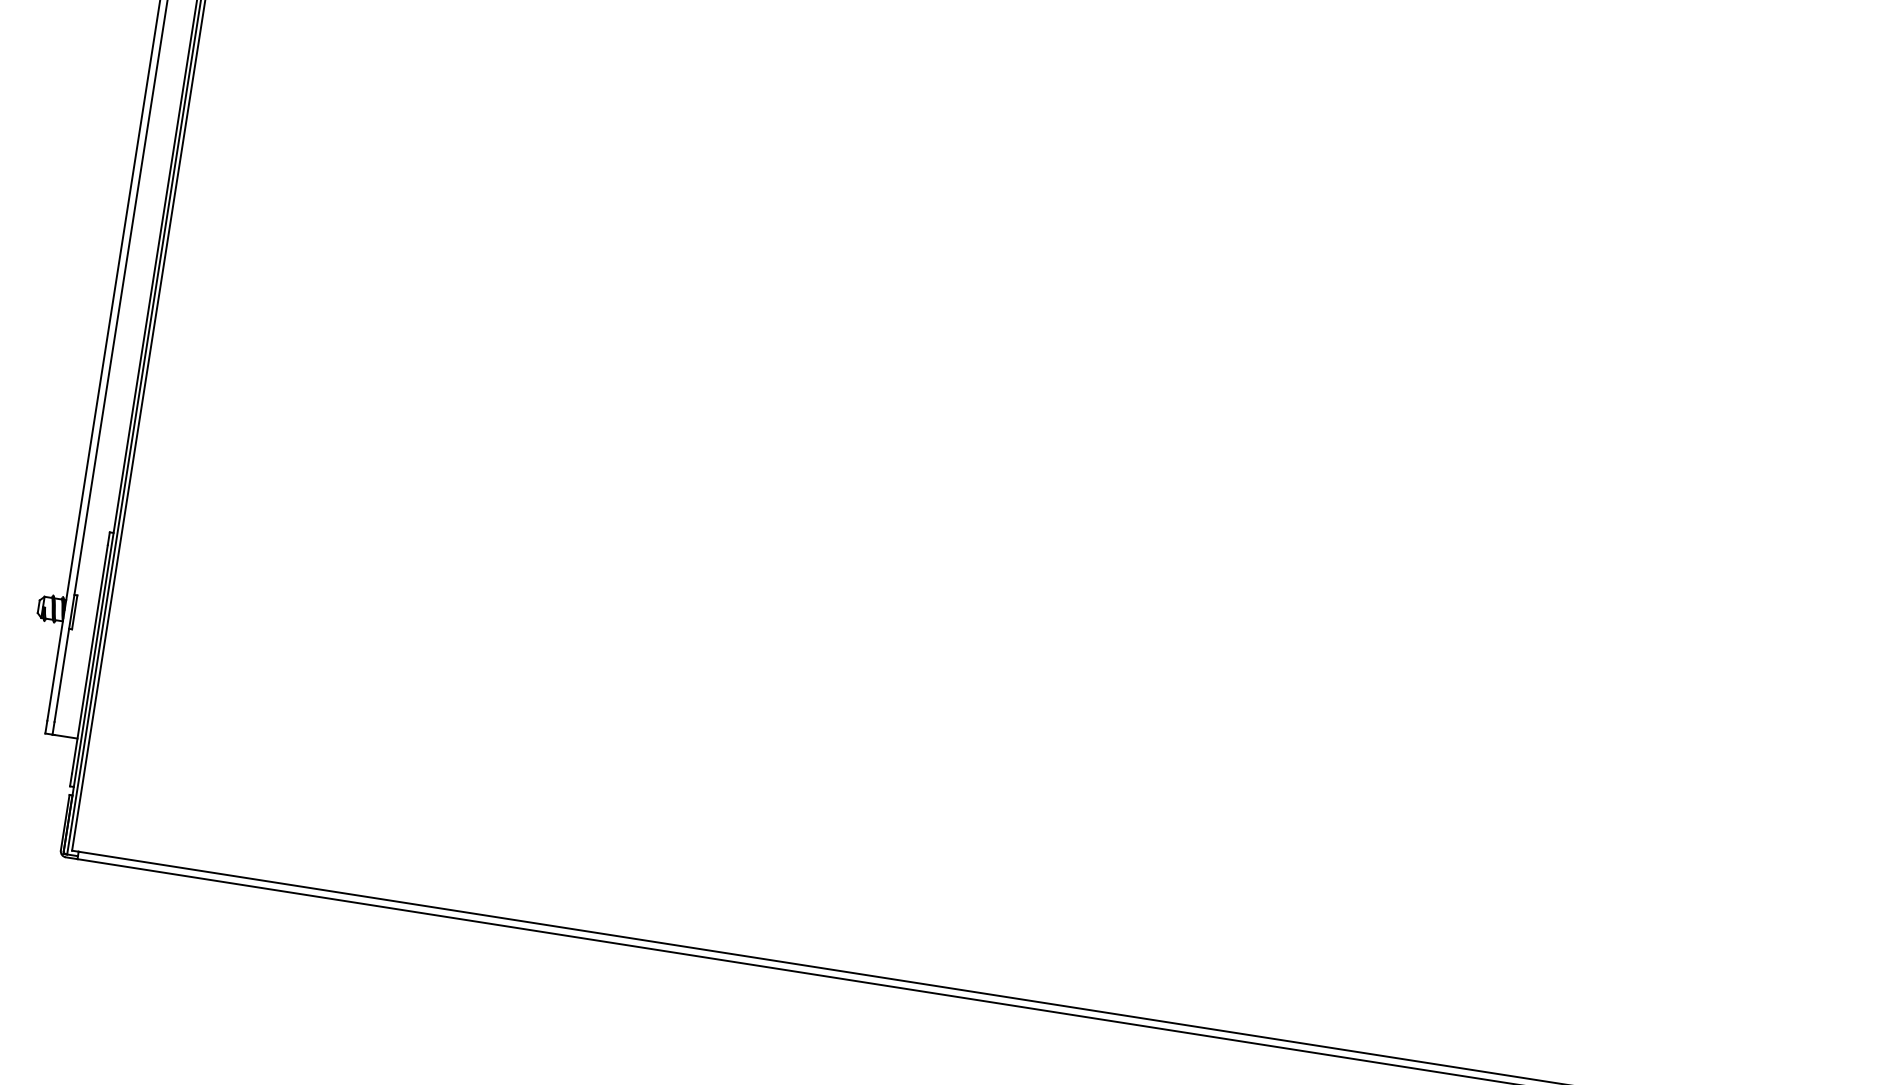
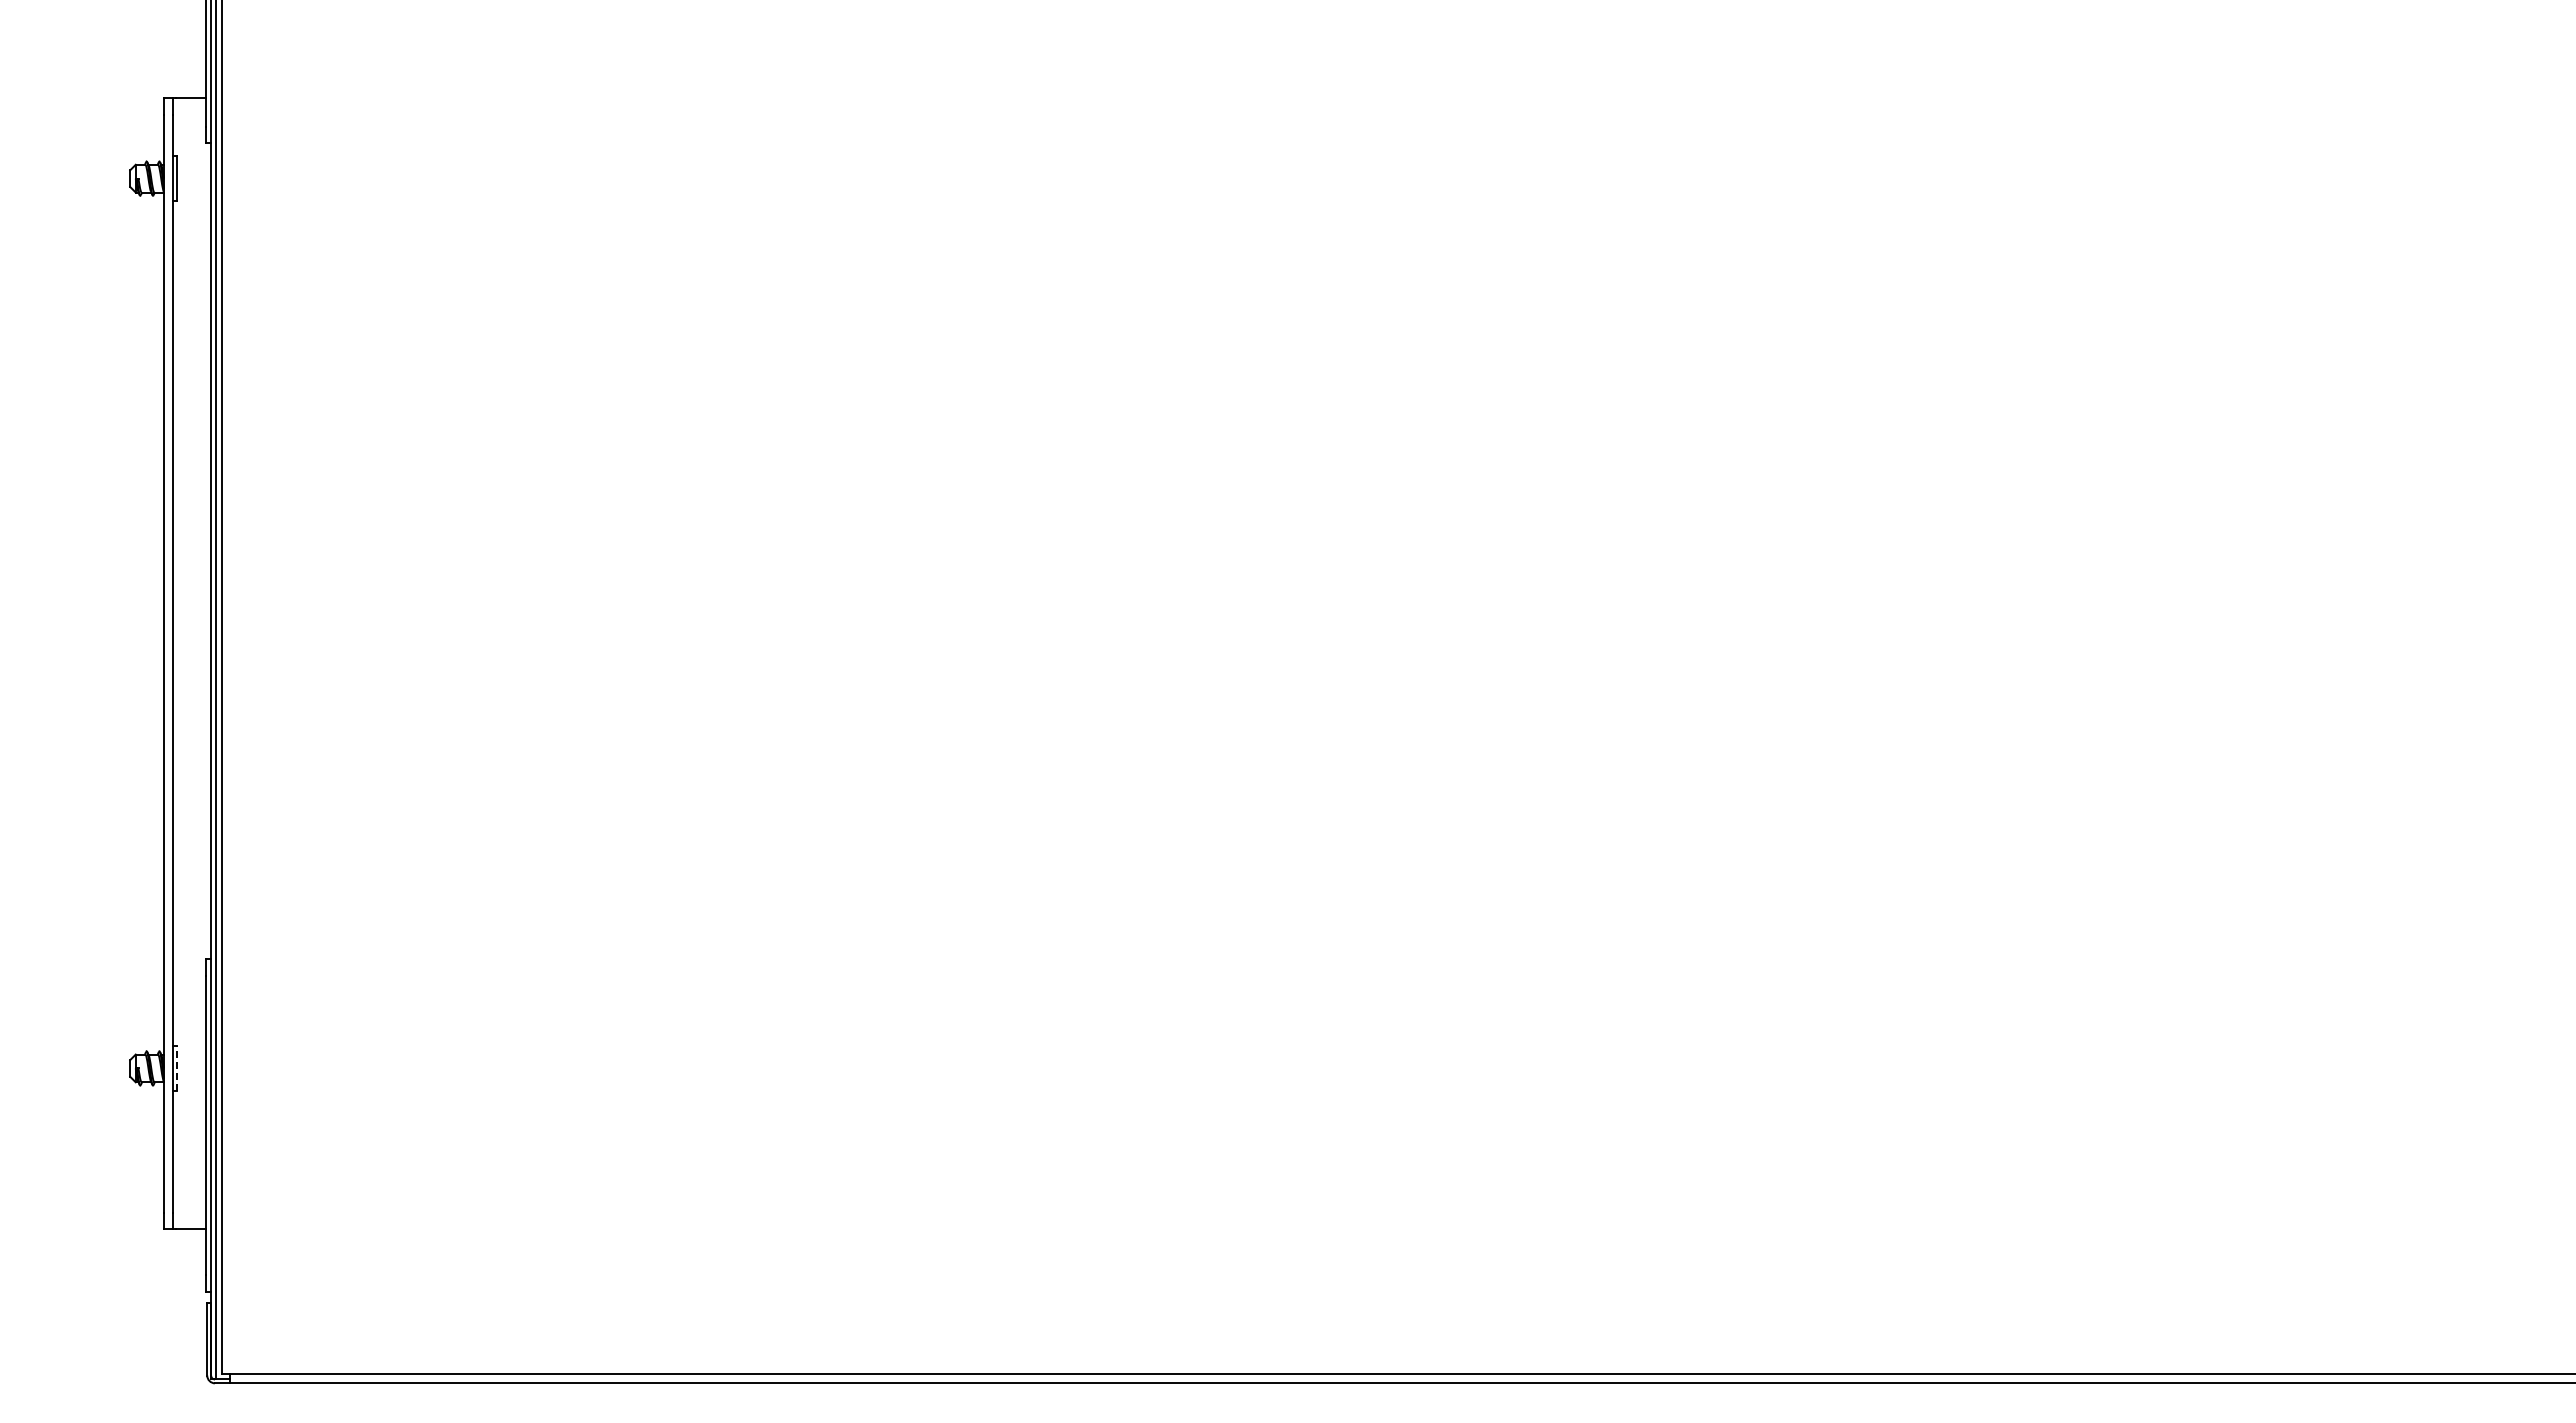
line: (74, 611) -> (177, 1067), solid -> dashed

